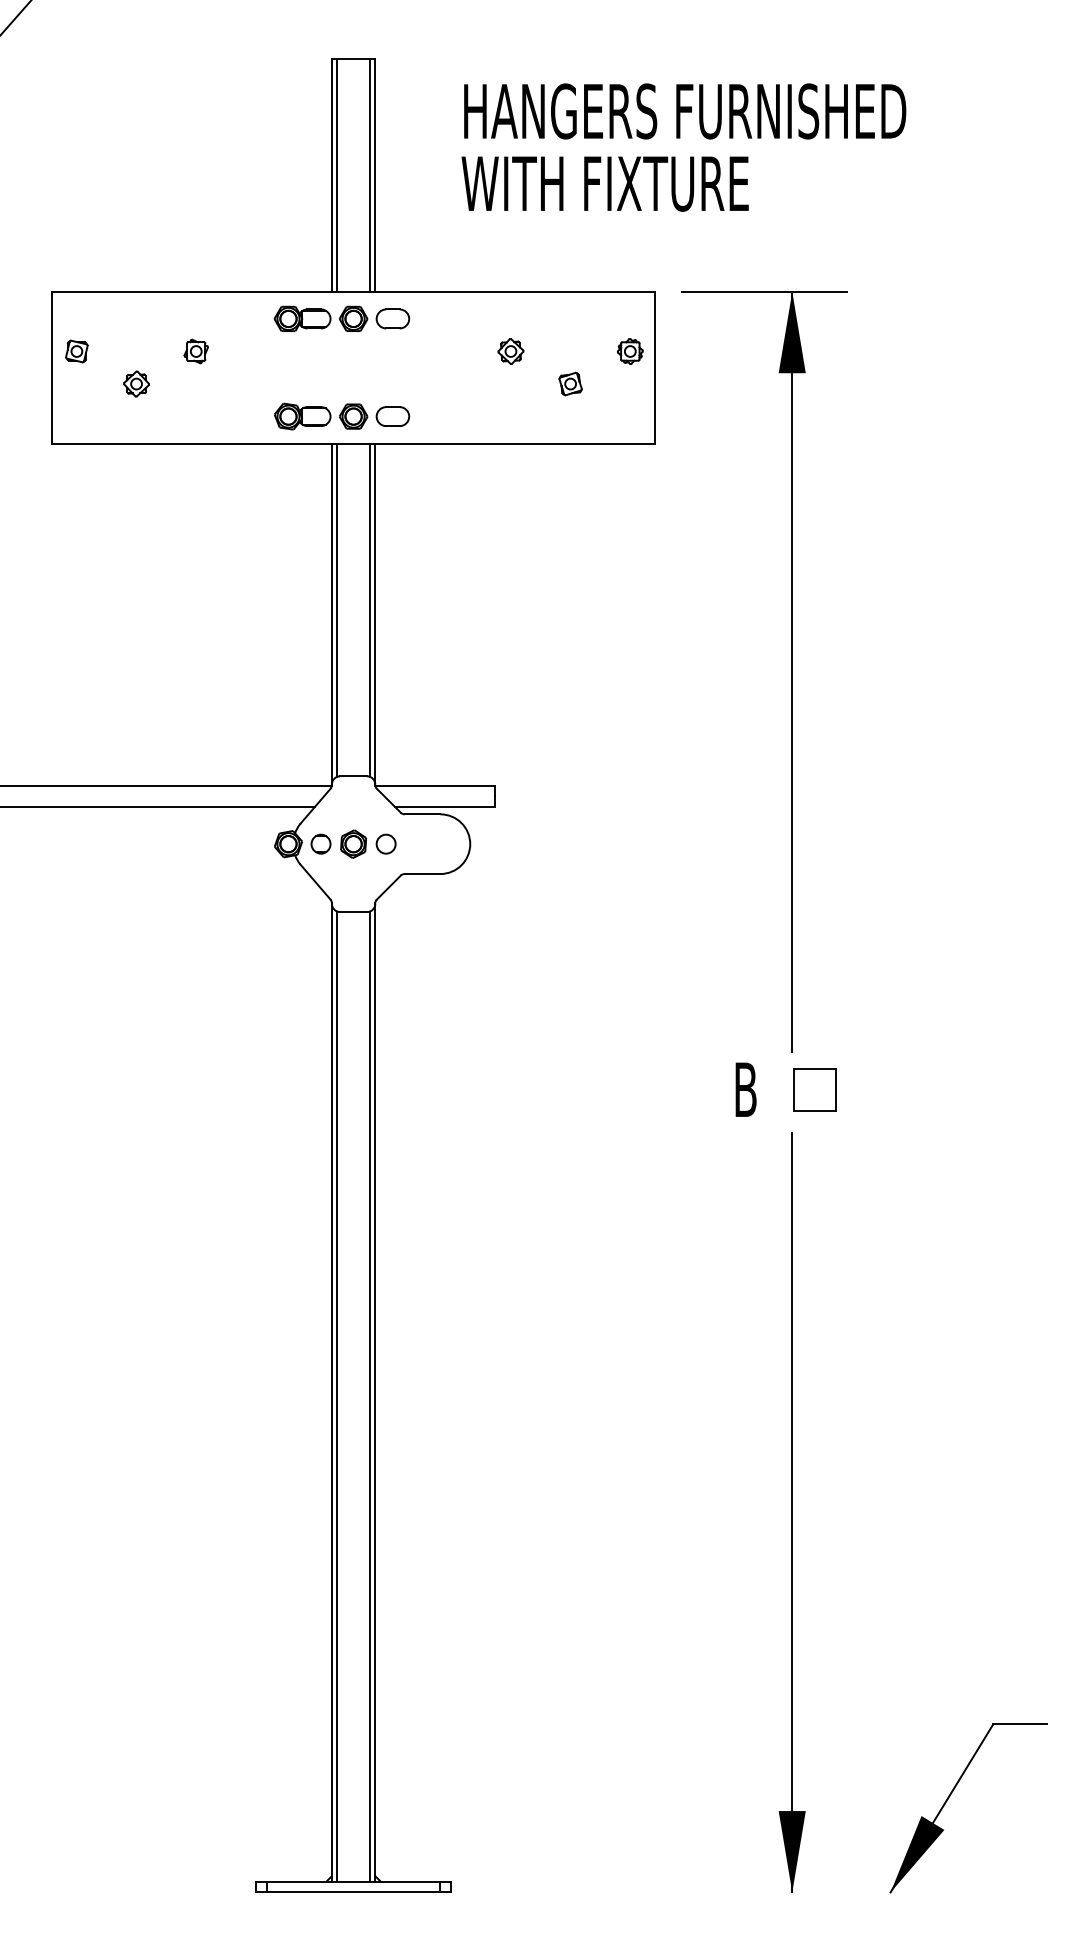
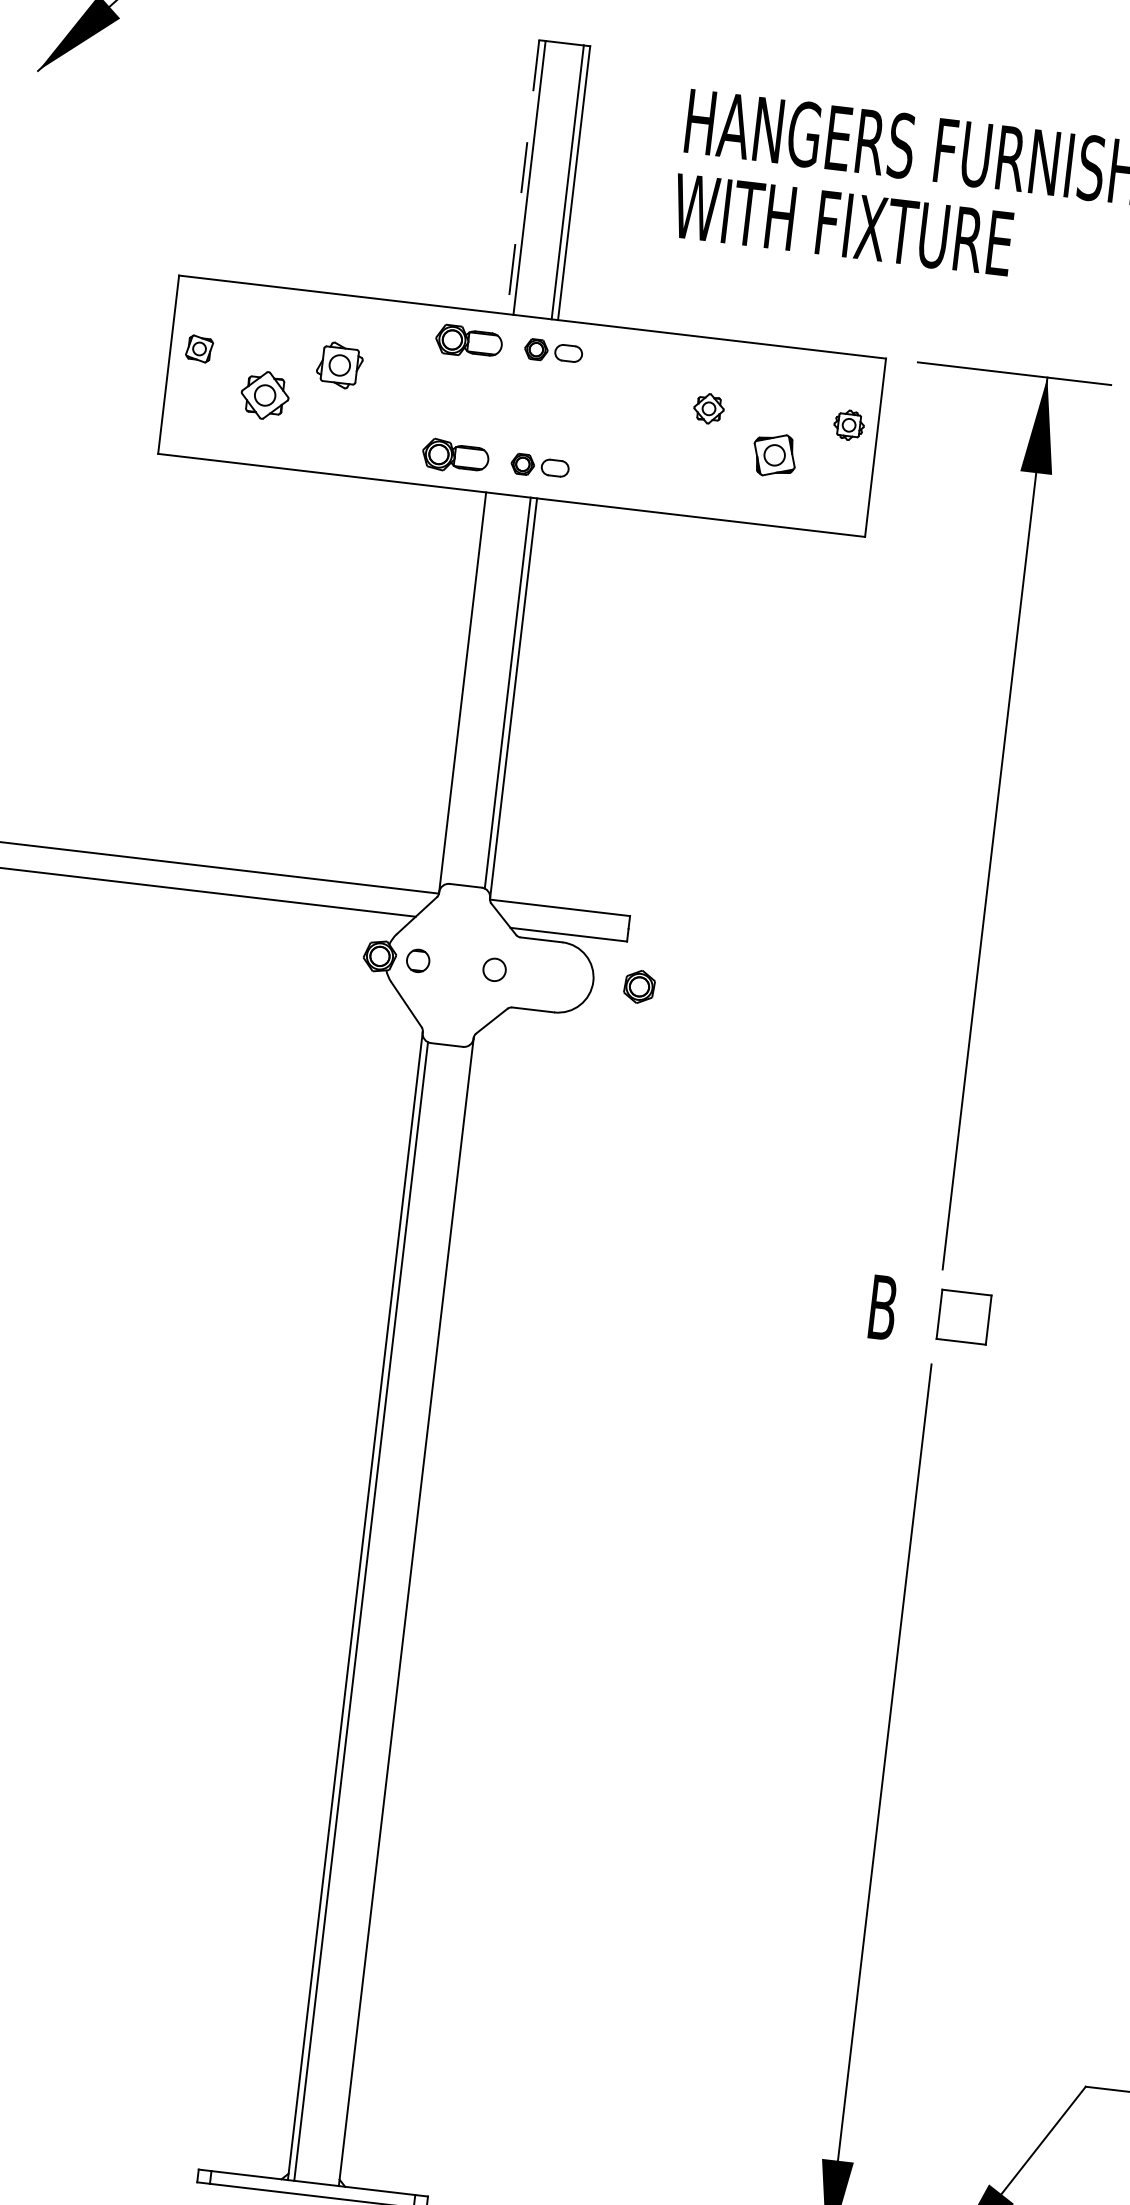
line: (331, 175) -> (522, 177), solid -> dashed
part: (374, 318) -> (553, 351), size x0.7
part: (195, 351) -> (338, 365), size x1.6
part: (136, 383) -> (265, 394), size x1.6
part: (570, 383) -> (774, 454), size x1.6
part: (374, 416) -> (539, 466), size x0.7
line: (337, 609) -> (469, 687), removed
part: (353, 843) -> (639, 986), moved
line: (369, 1396) -> (398, 1615), removed

